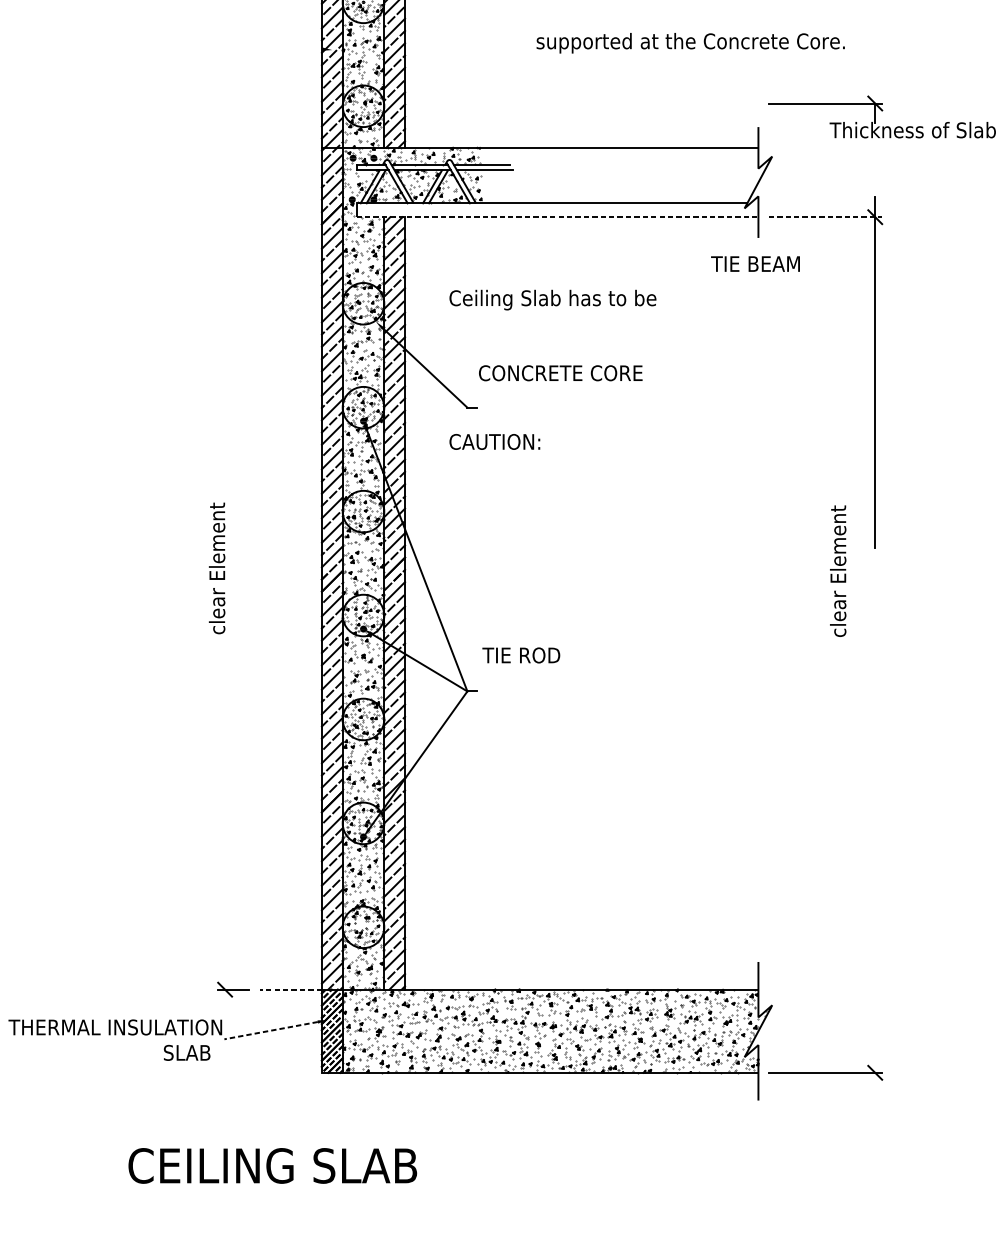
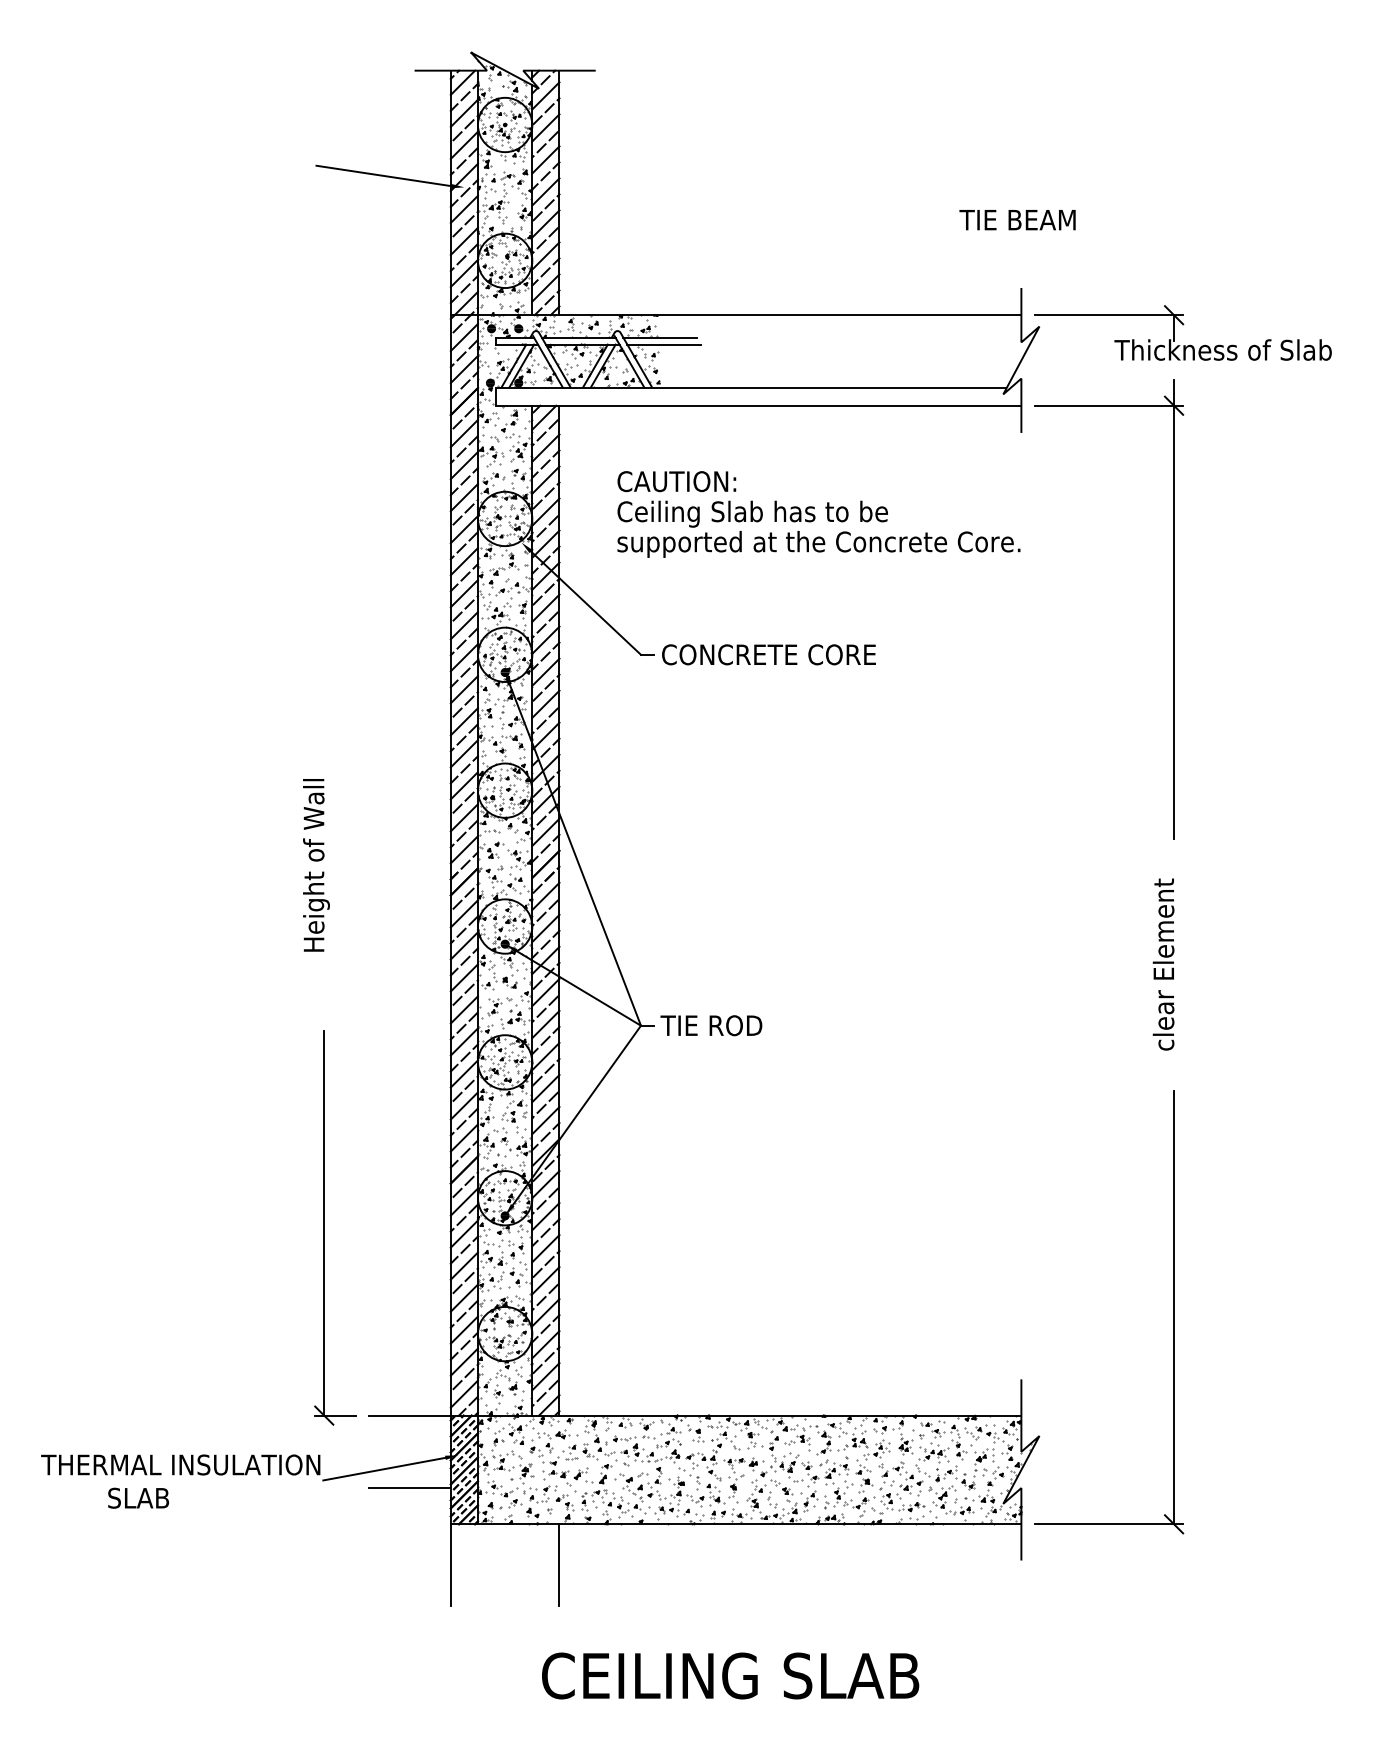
line: (270, 41) -> (383, 175), added
text: (690, 43) -> (818, 544), moved
part: (881, 111) -> (1182, 325), moved
line: (557, 216) -> (758, 405), dashed -> solid
line: (825, 216) -> (1109, 405), dashed -> solid
text: (755, 264) -> (1017, 220), moved
text: (560, 373) -> (768, 654), moved
text: (494, 441) -> (676, 481), moved
text: (219, 568) -> (316, 865), clear Element -> Height of Wall
text: (838, 571) -> (1163, 964), moved
text: (521, 655) -> (711, 1025), moved
line: (225, 841) -> (324, 1222), added
line: (875, 906) -> (1174, 1307), added
line: (291, 989) -> (410, 1415), dashed -> solid
line: (270, 1030) -> (383, 1469), dashed -> solid
line: (290, 1045) -> (409, 1488), added
text: (187, 1052) -> (138, 1497), moved
line: (321, 1103) -> (450, 1564), added
line: (405, 1103) -> (559, 1564), added
text: (272, 1165) -> (730, 1675), moved

